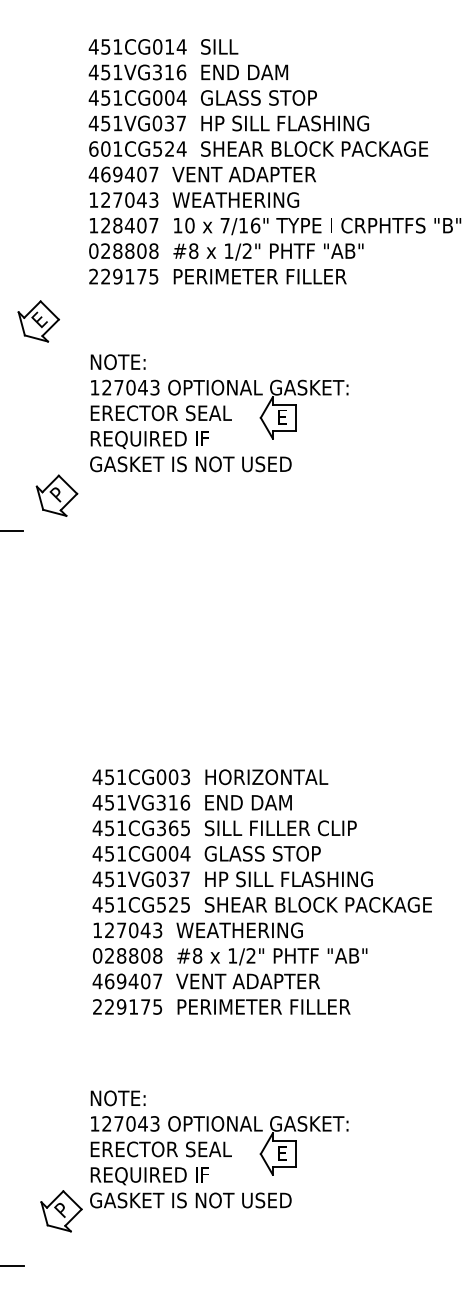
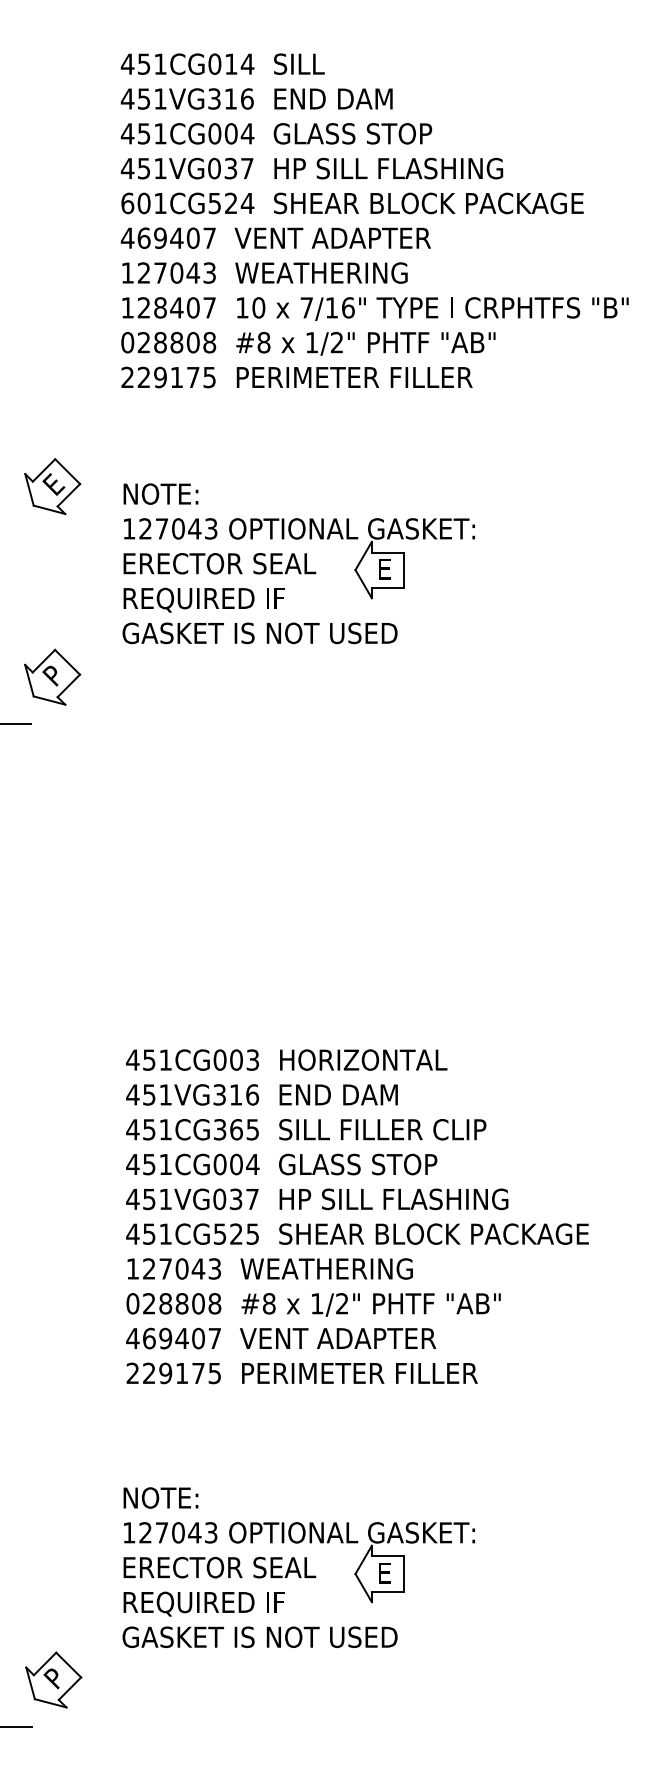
part: (38, 321) -> (52, 486), moved
part: (56, 495) -> (52, 676), moved
part: (61, 1210) -> (53, 1679), moved

